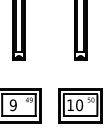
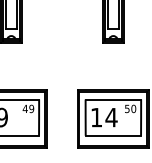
text: (79, 105) -> (111, 117), 10 -> 14

